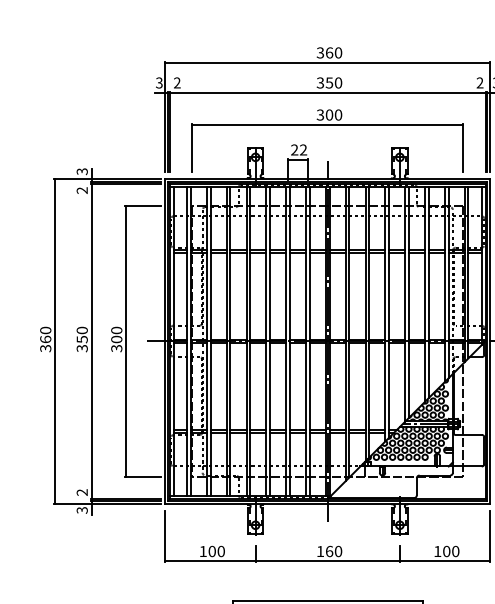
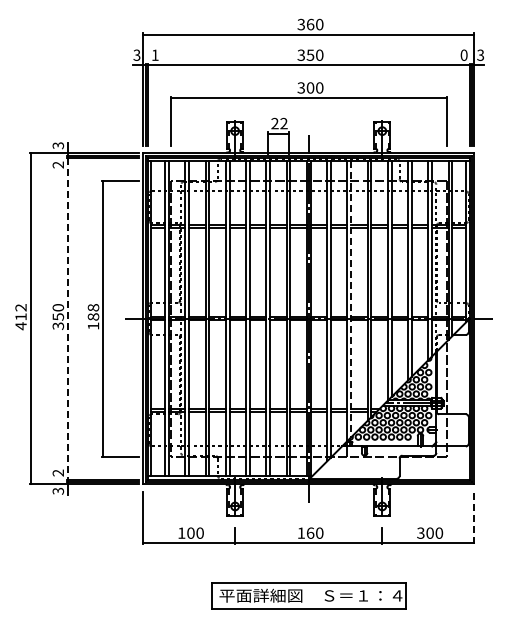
text: (176, 82) -> (154, 54), 2 -> 1
text: (479, 82) -> (463, 54), 2 -> 0
line: (369, 322) -> (351, 299), solid -> dashed
text: (116, 339) -> (93, 316), 300 -> 188
text: (45, 340) -> (20, 317), 360 -> 412
line: (92, 341) -> (68, 318), solid -> dashed
line: (490, 536) -> (474, 517), solid -> dashed
text: (437, 550) -> (420, 532), 100 -> 300

